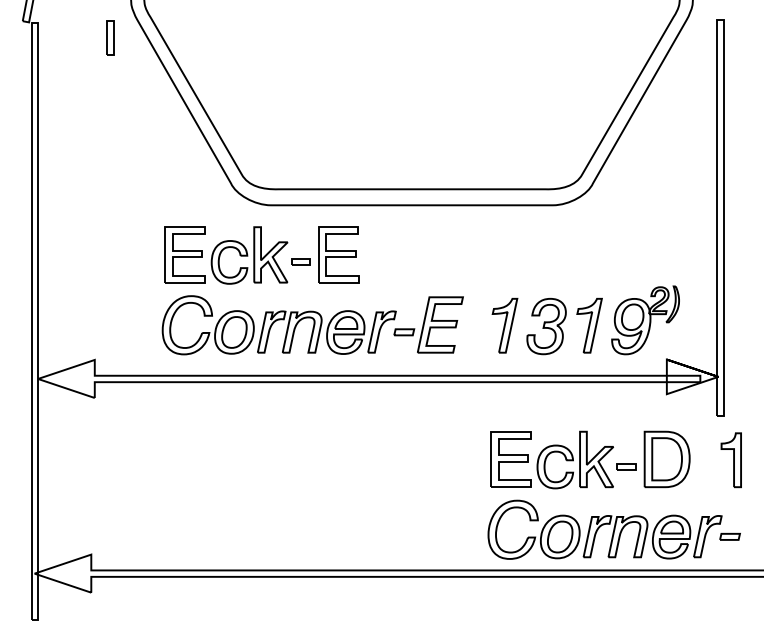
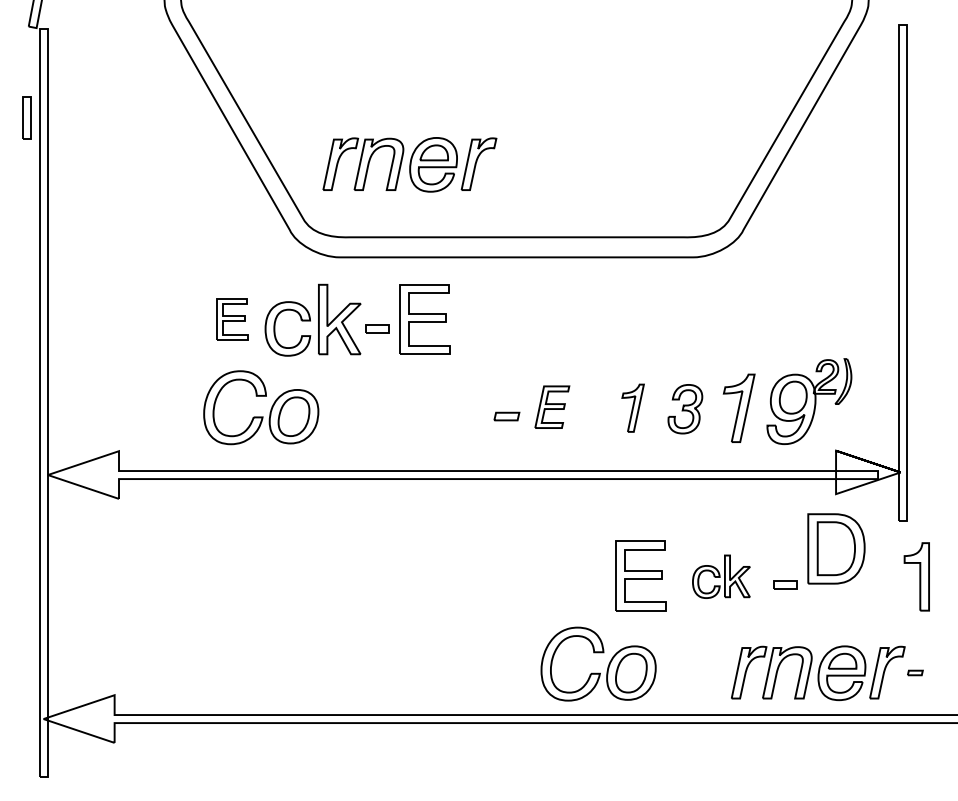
part: (110, 37) -> (26, 117), moved
part: (185, 254) -> (232, 319), size x0.6
part: (440, 324) -> (552, 406), size x0.6
part: (504, 325) -> (632, 407), size x0.7
part: (546, 325) -> (685, 408), size x0.7
part: (326, 332) -> (409, 164), moved
part: (575, 459) -> (721, 576), size x0.6
part: (667, 459) -> (836, 548), moved
part: (533, 536) -> (598, 672), moved
part: (730, 536) -> (915, 672), size x0.6

